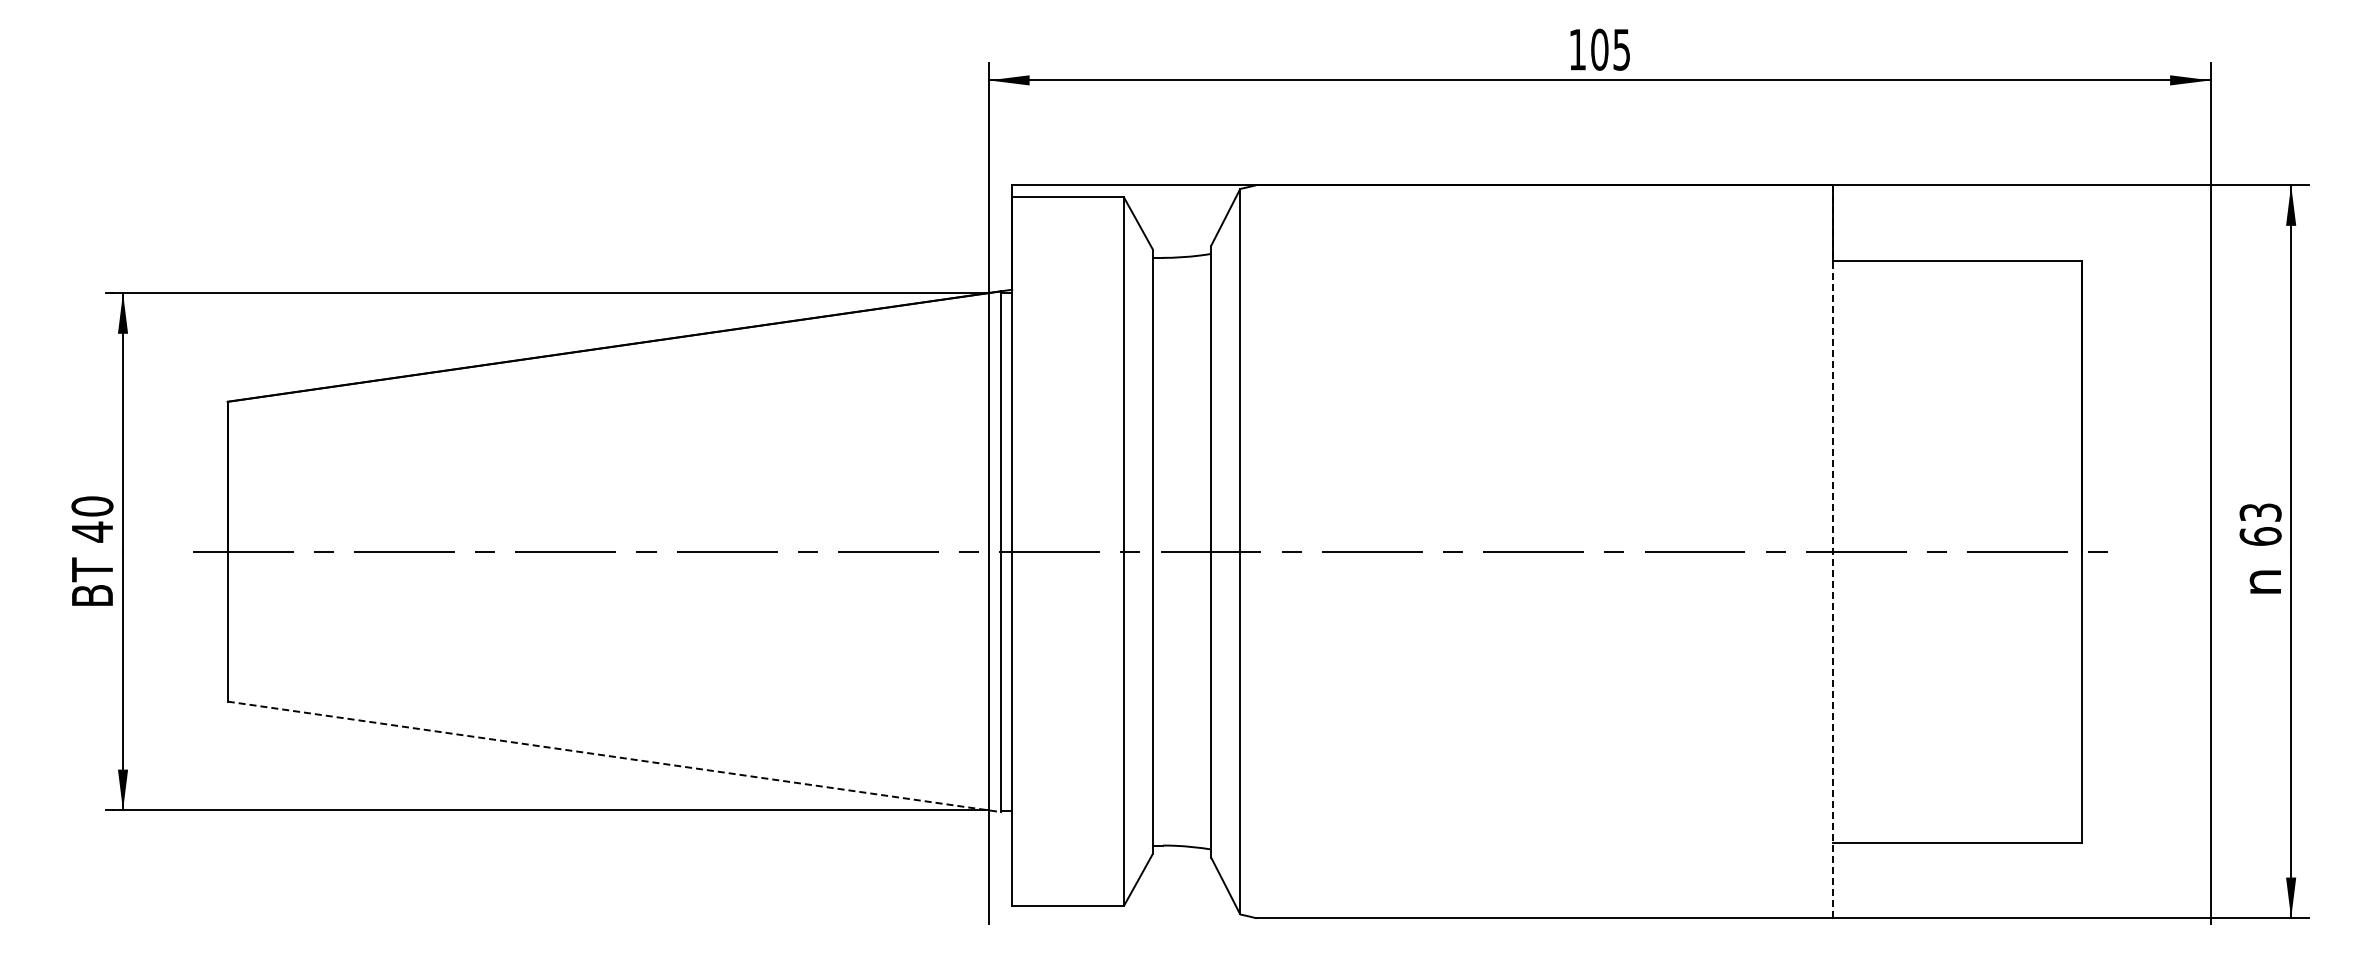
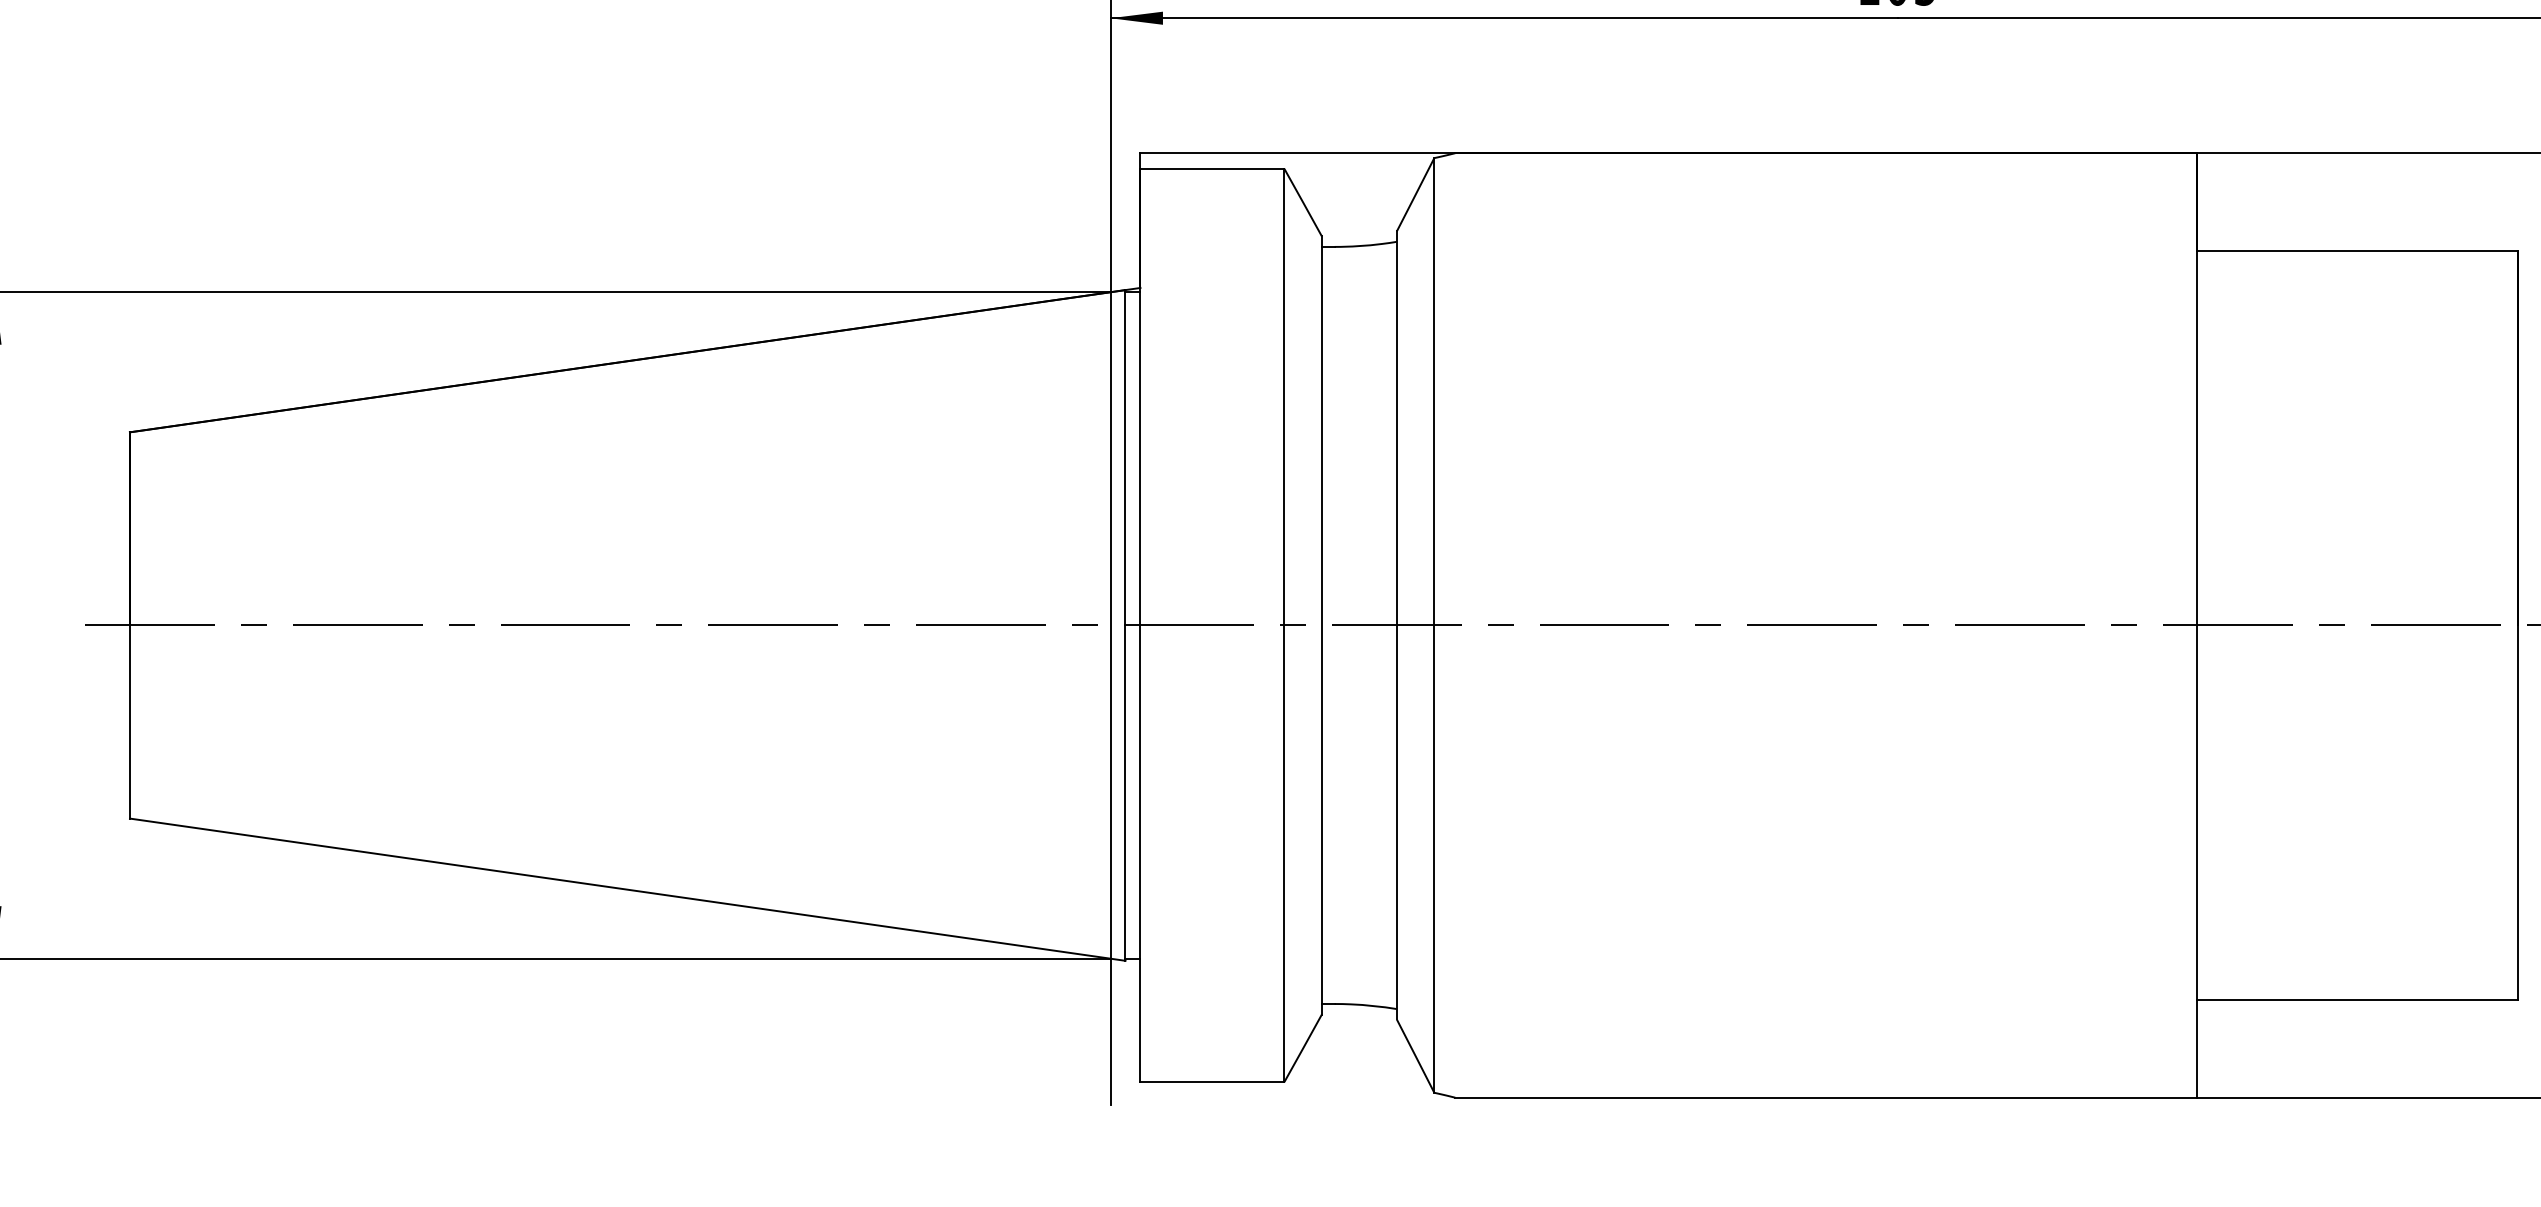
line: (1832, 551) -> (2197, 625), dashed -> solid
line: (614, 756) -> (628, 889), dashed -> solid

